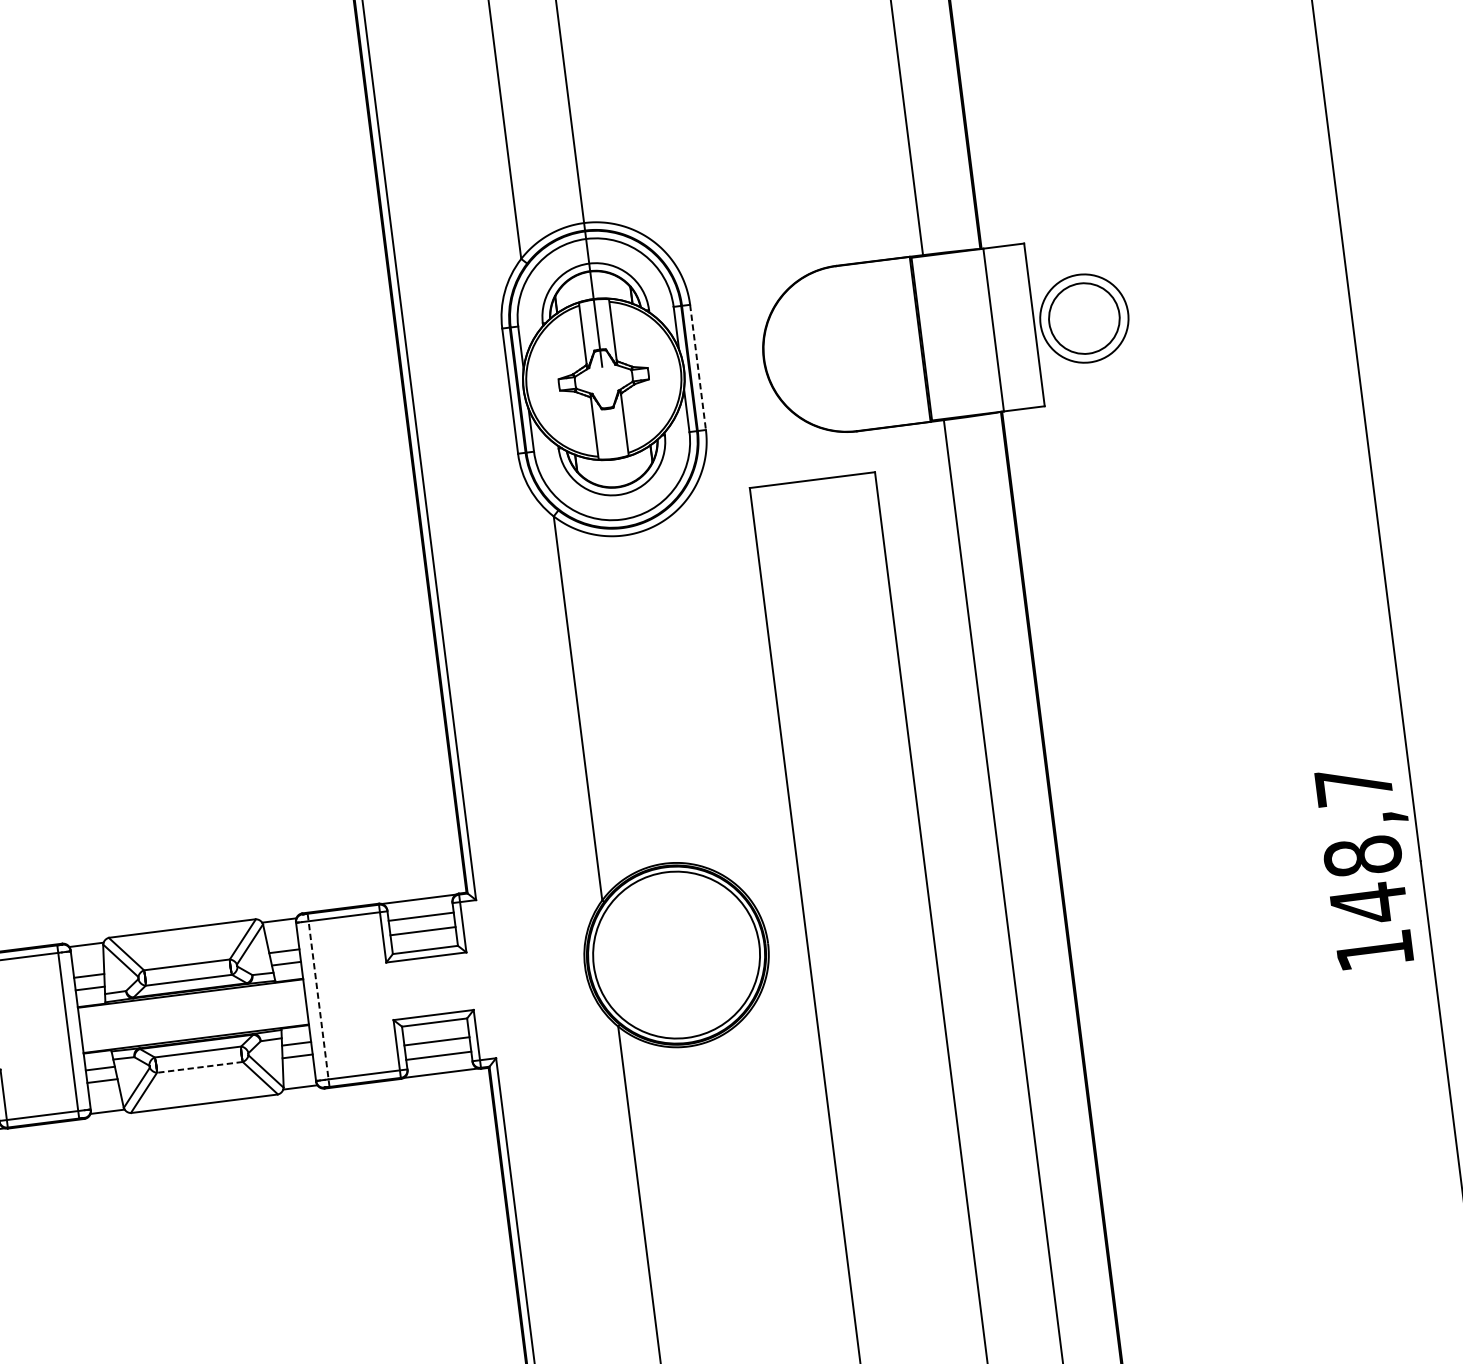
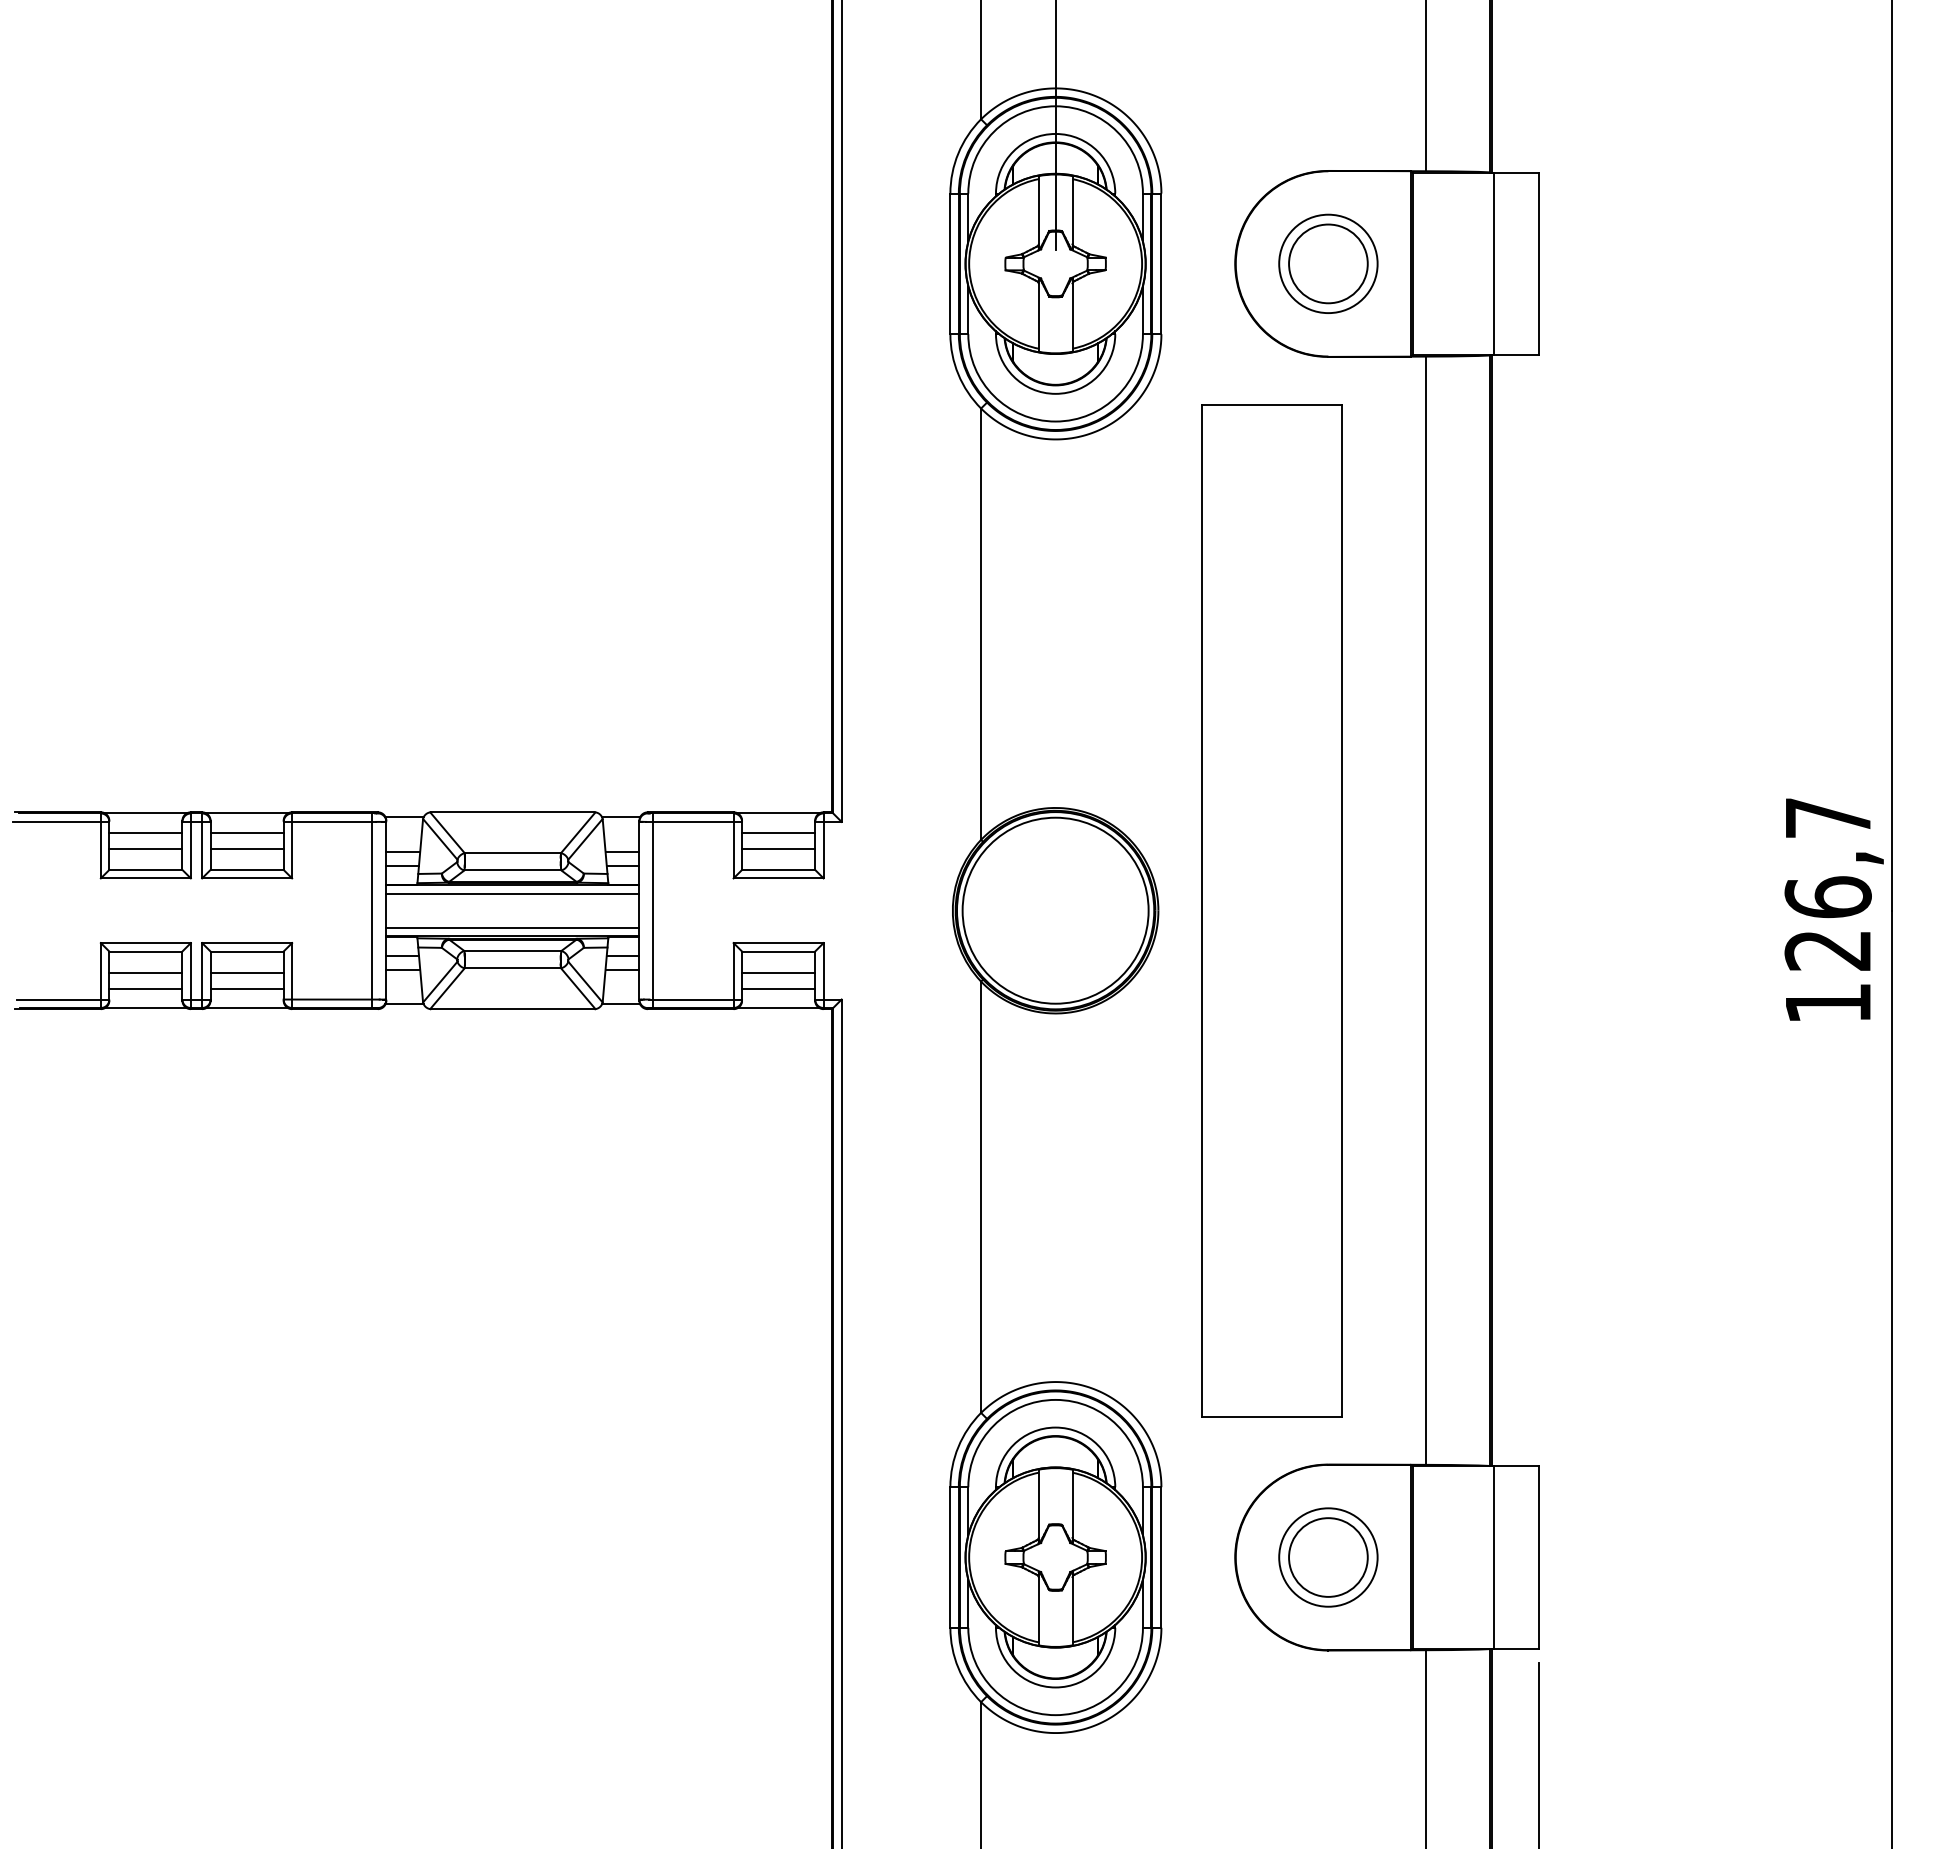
part: (1084, 318) -> (1328, 263), moved
line: (698, 367) -> (1161, 264), dashed -> solid
text: (1365, 880) -> (1827, 924), 148,7 -> 126,7
line: (191, 1000) -> (512, 893), added
line: (318, 1000) -> (653, 910), dashed -> solid
line: (194, 1031) -> (512, 927), added
line: (199, 1067) -> (512, 968), dashed -> solid

